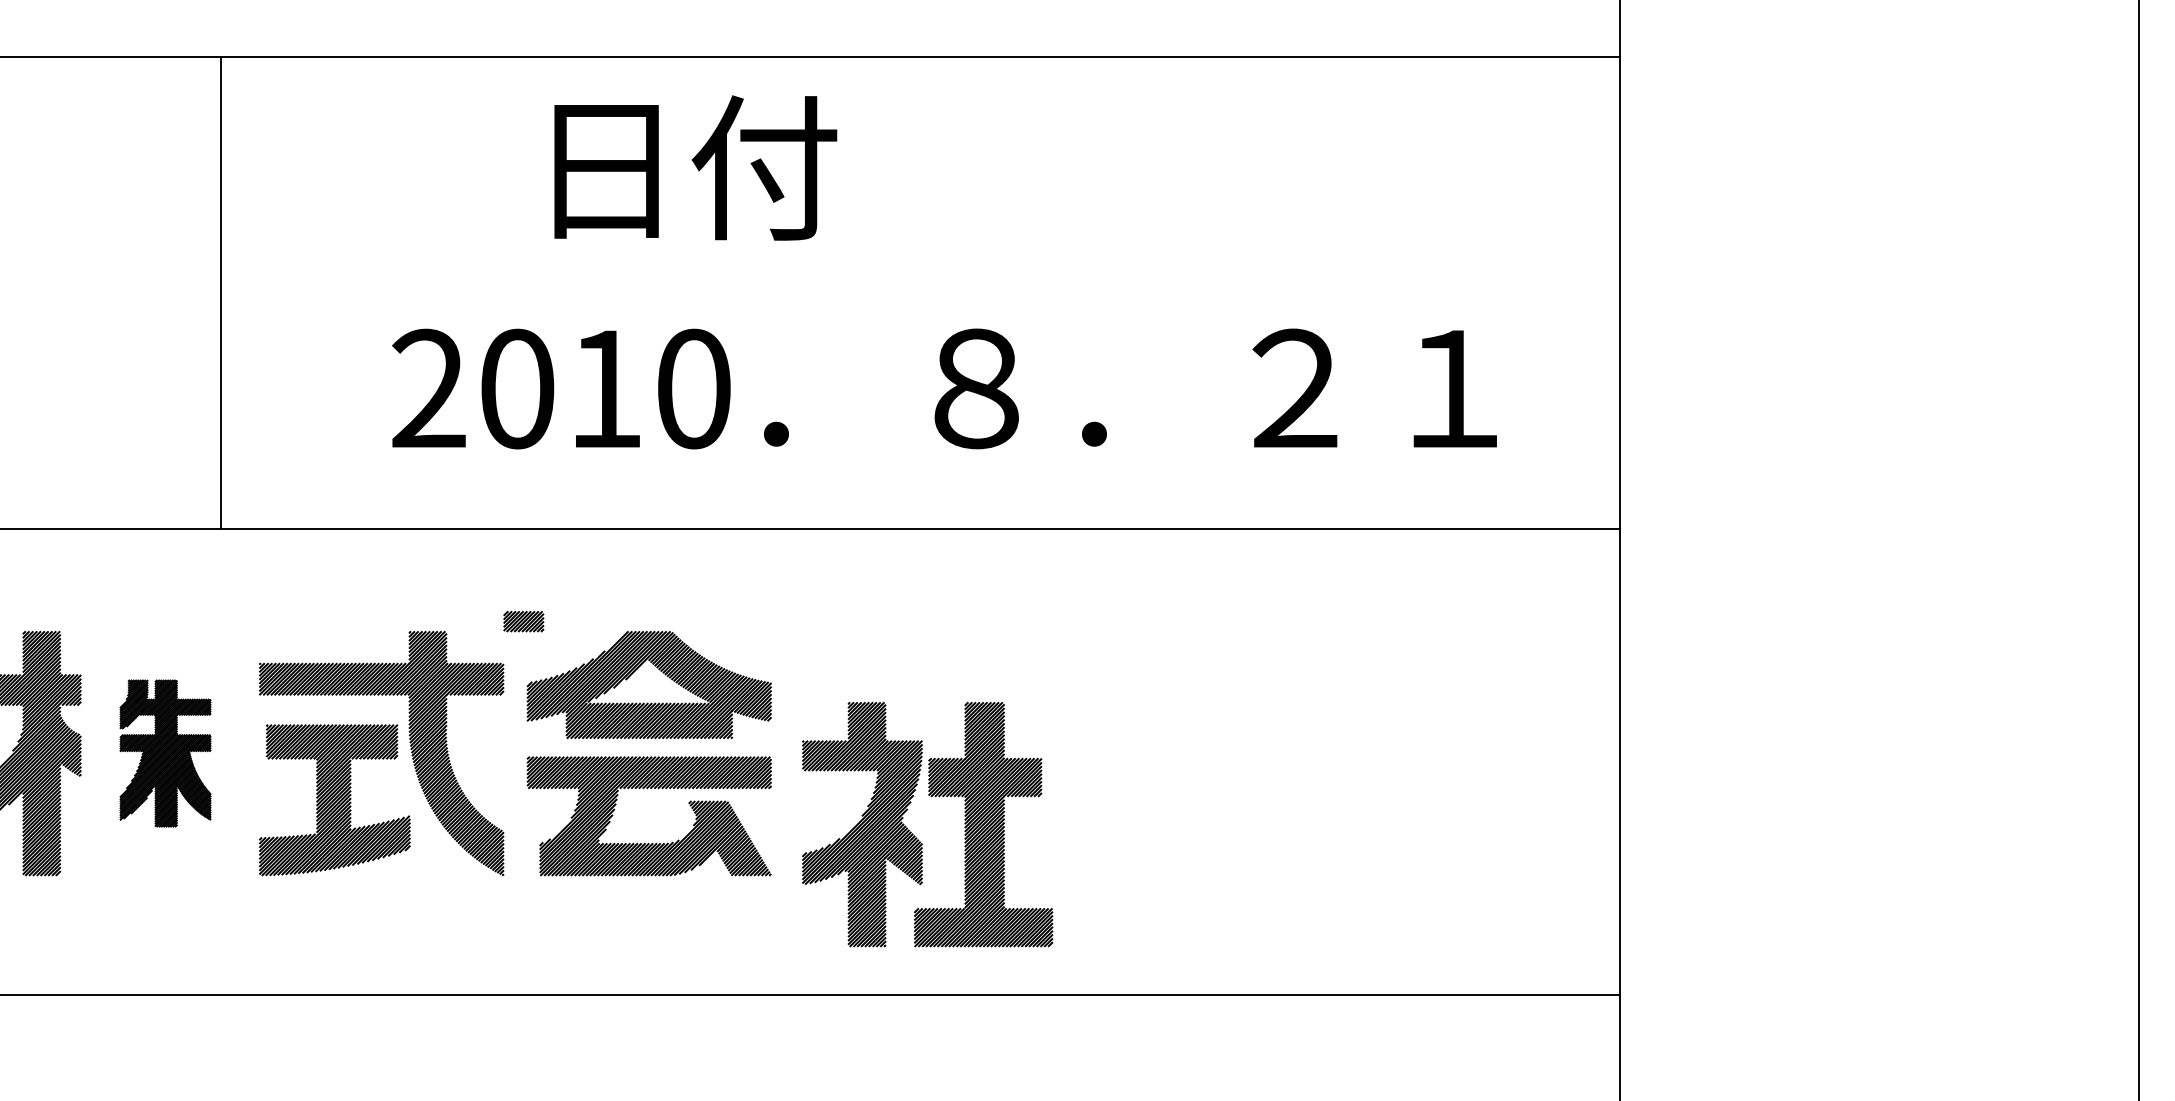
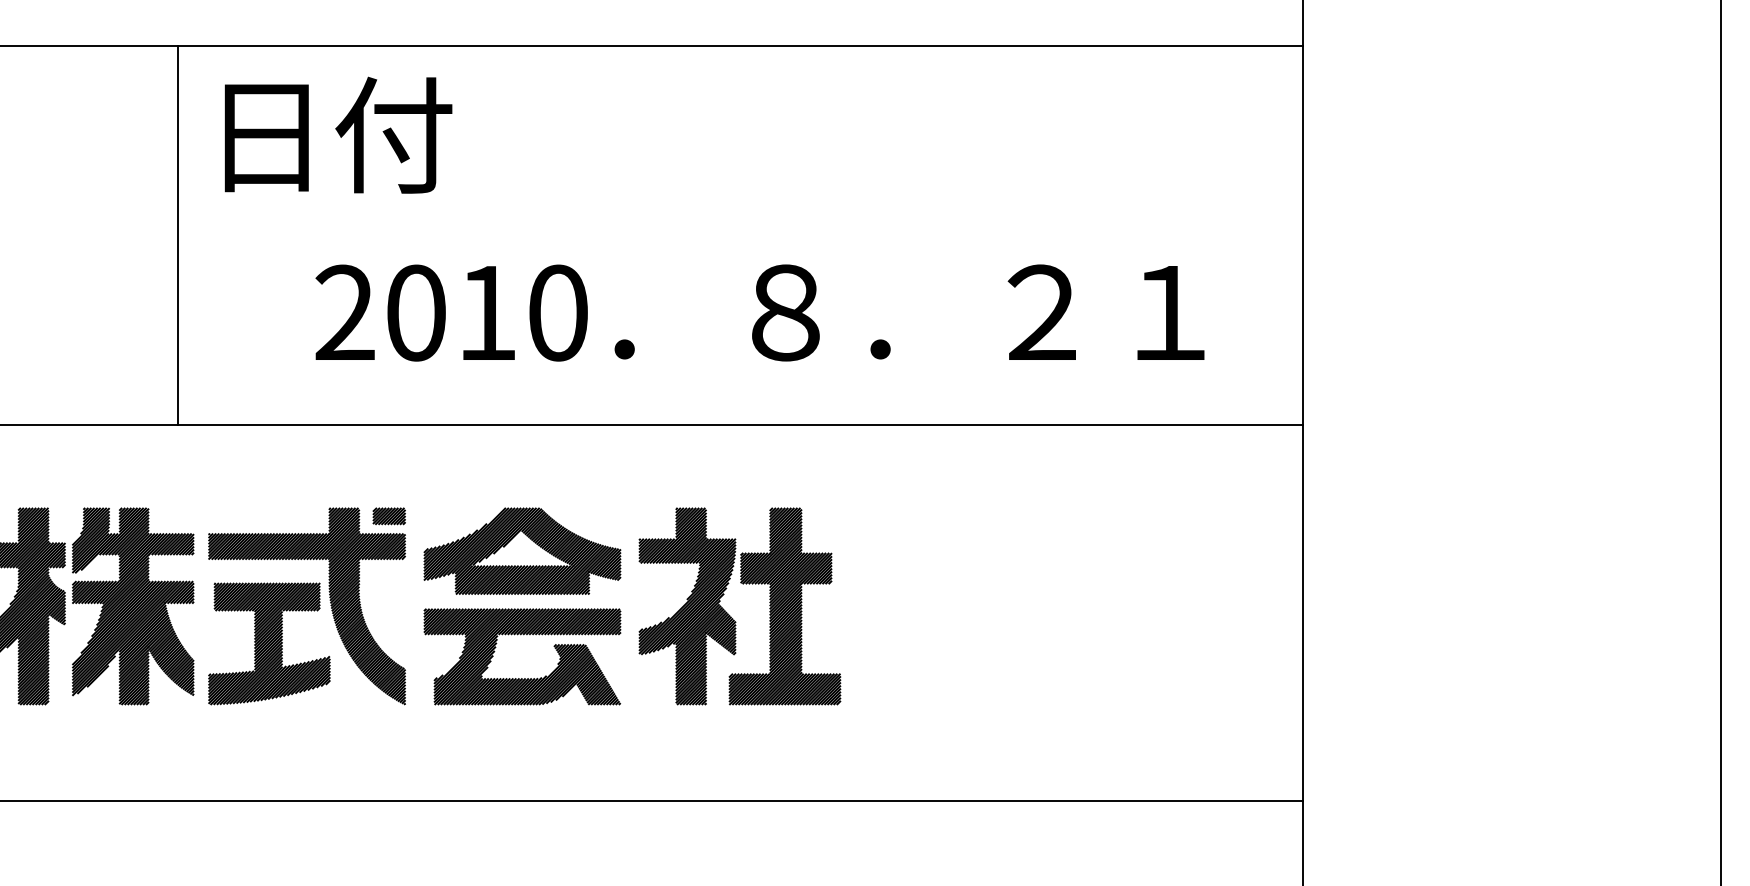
text: (695, 167) -> (338, 134), moved
part: (523, 621) -> (389, 516), moved
part: (165, 753) -> (133, 606), size x1.67
part: (915, 836) -> (730, 615), moved

